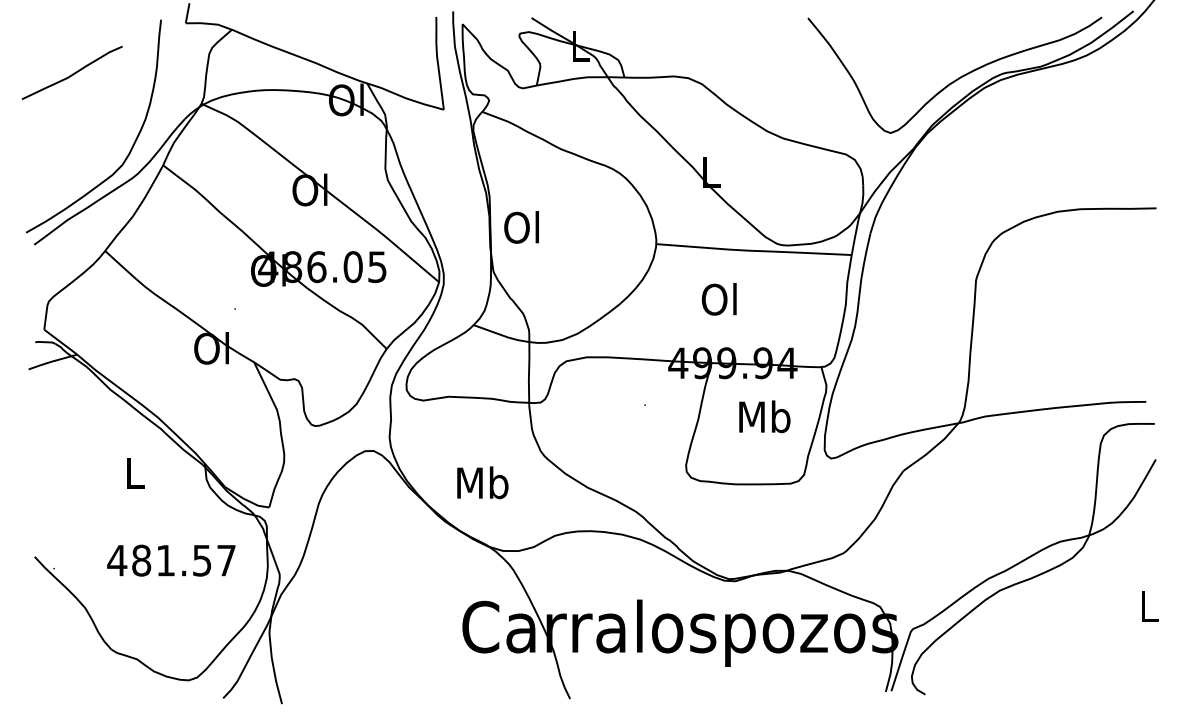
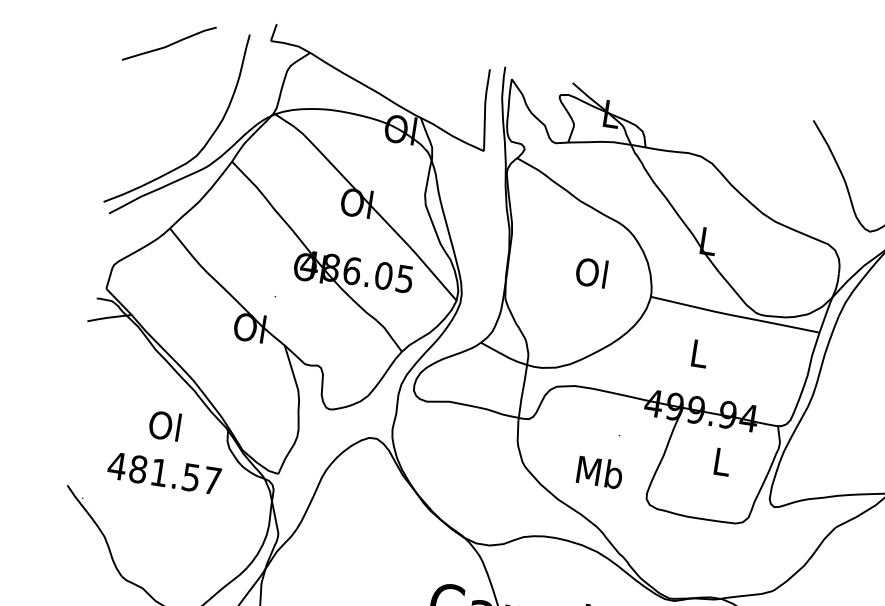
curve: (72, 73) -> (169, 44), moved
text: (521, 227) -> (591, 272), moved
text: (718, 299) -> (697, 353), Ol -> L
text: (764, 416) -> (721, 461), Mb -> L
text: (133, 472) -> (164, 425), L -> Ol
text: (482, 482) -> (599, 472), moved
text: (171, 560) -> (164, 473), moved

